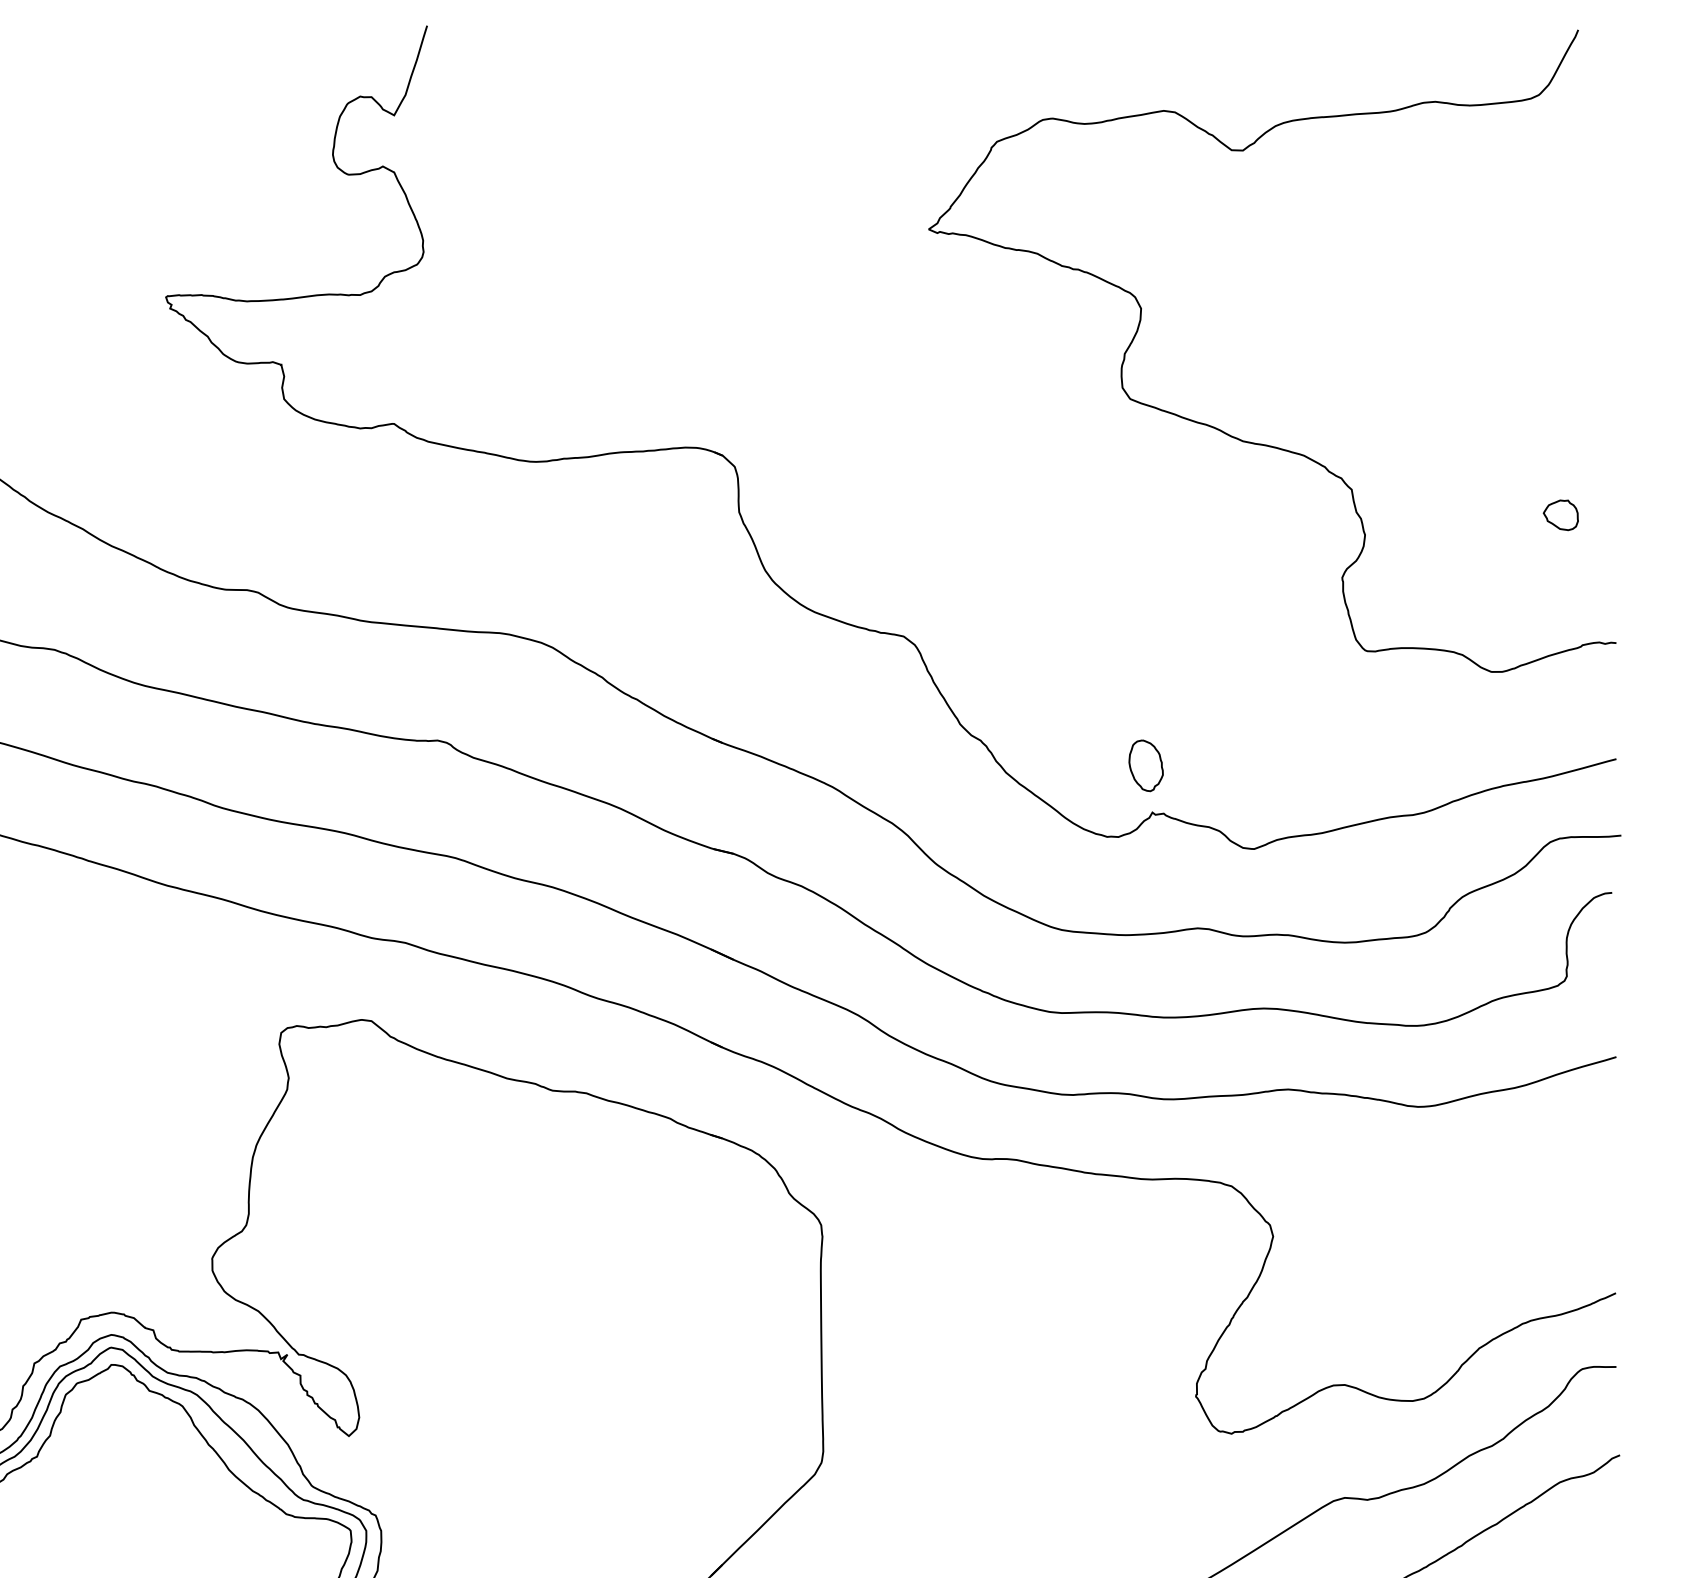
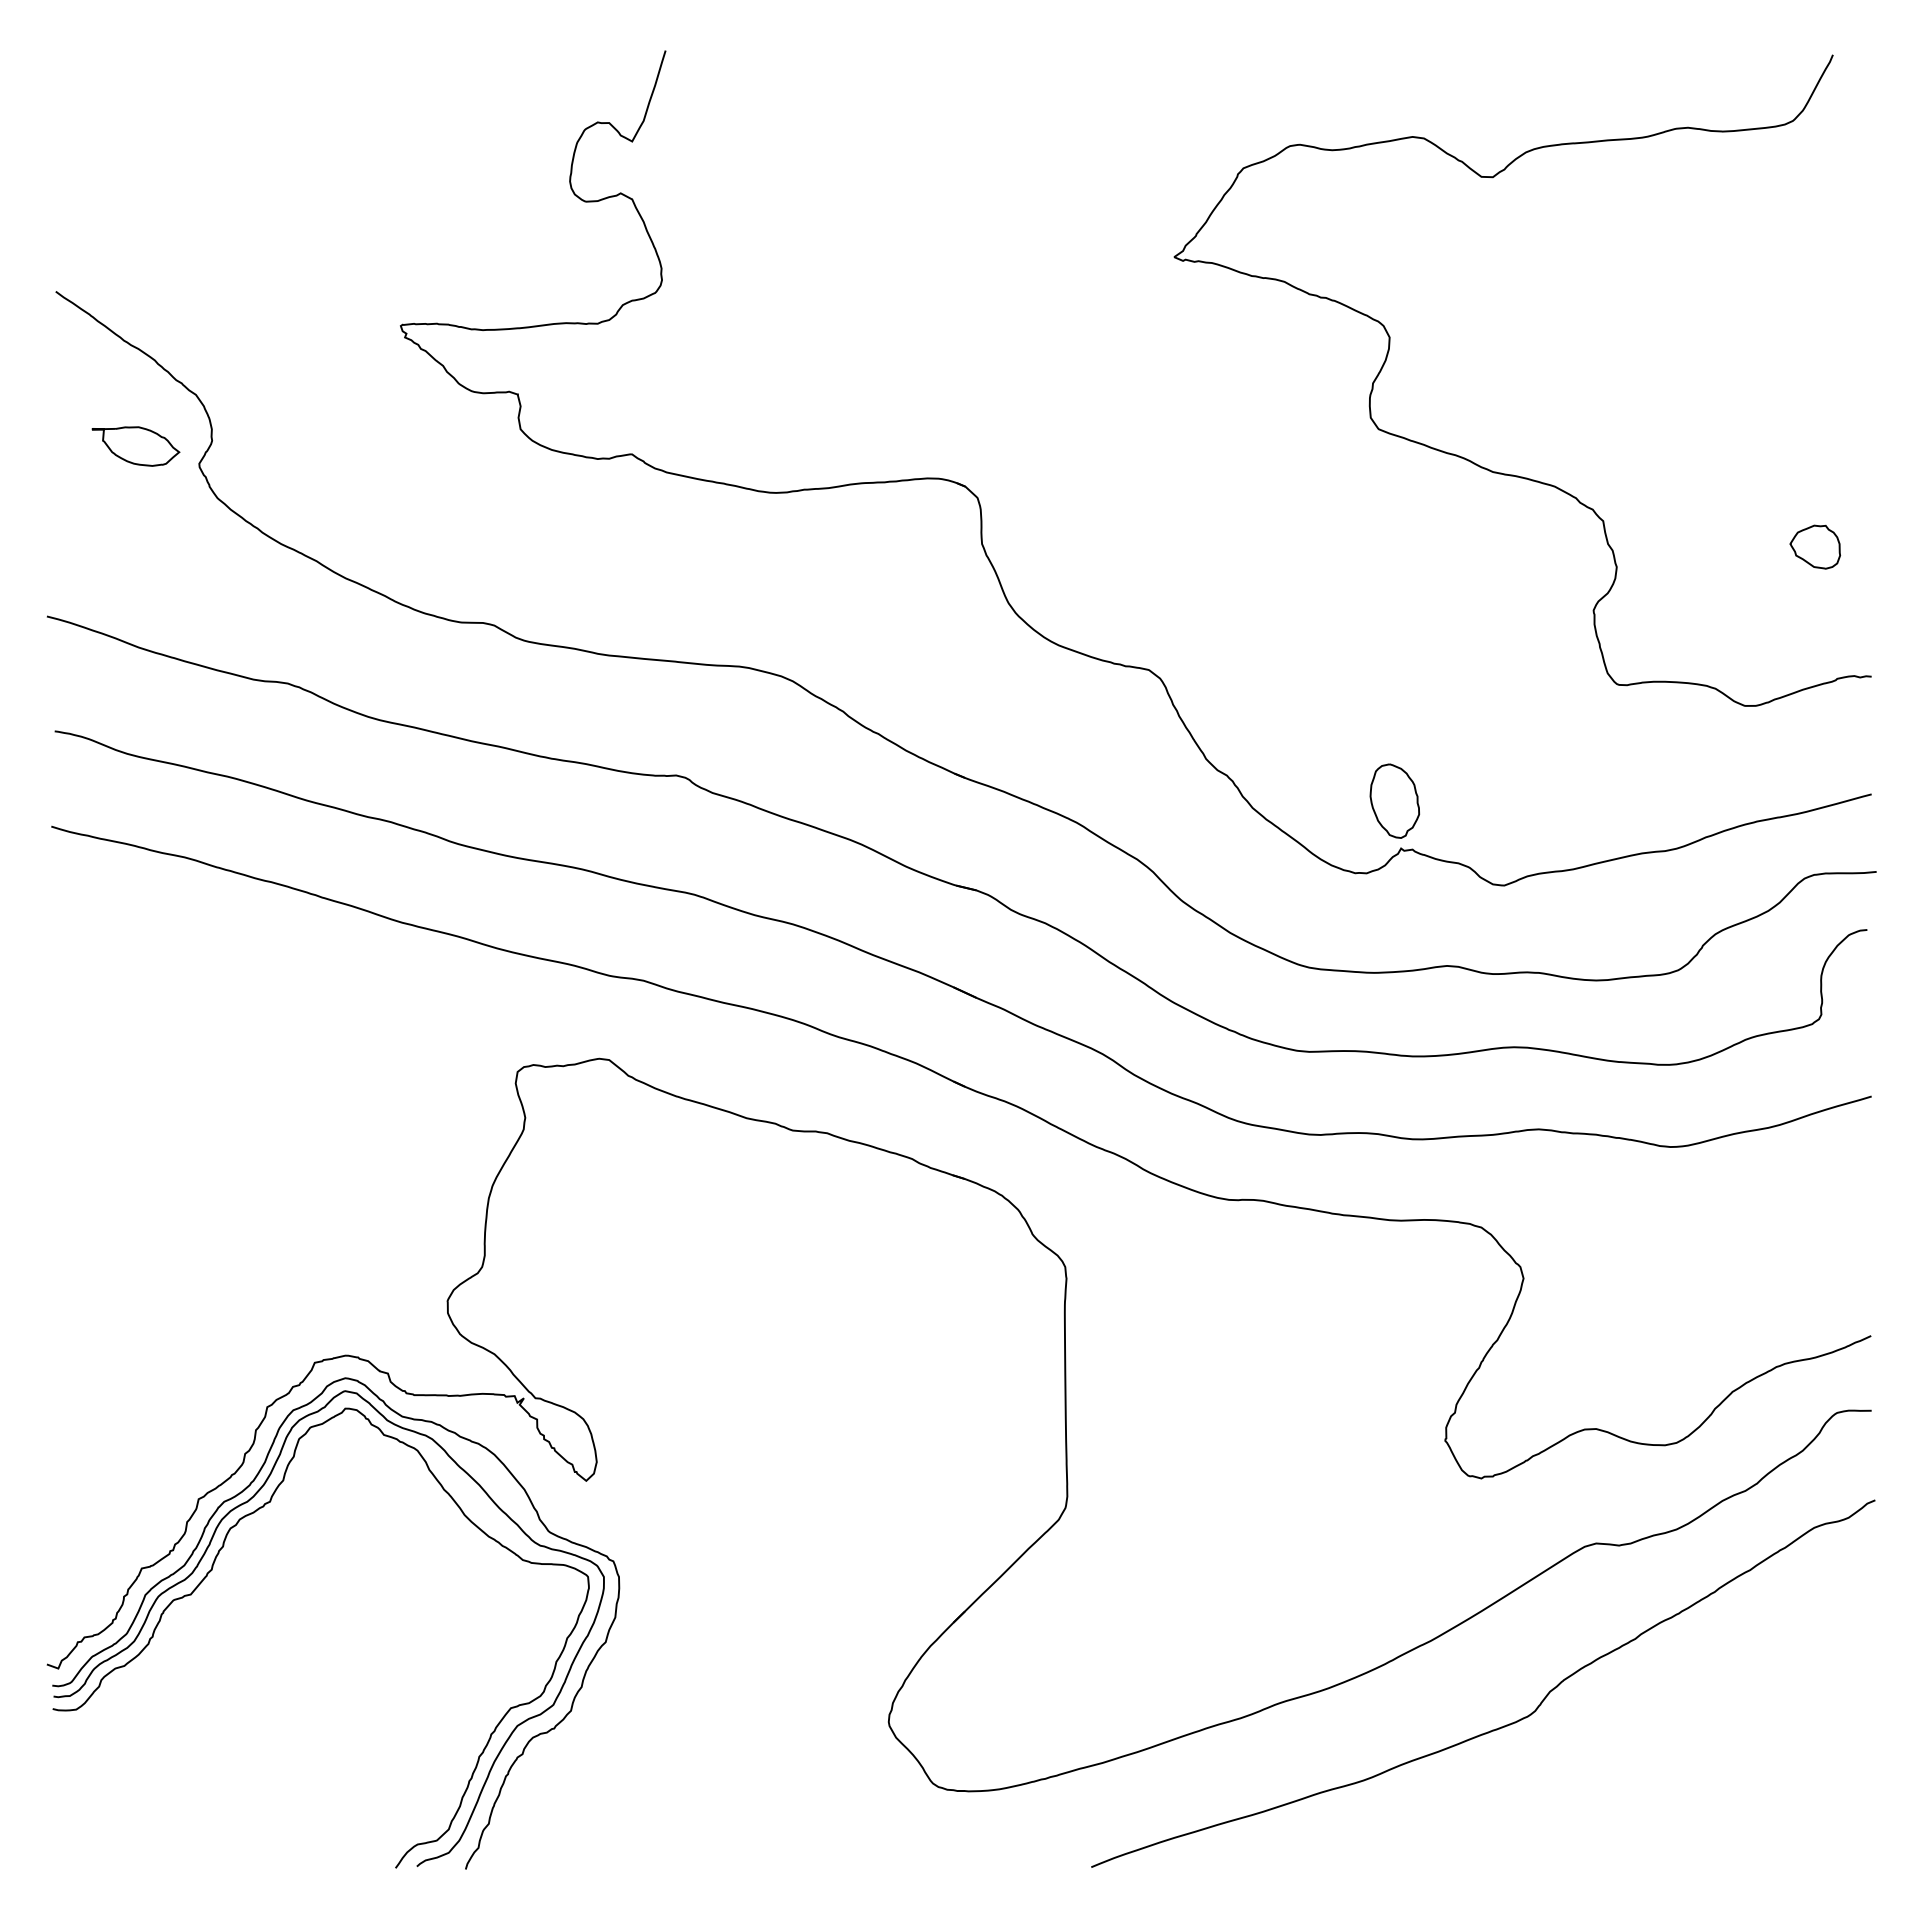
part: (1561, 514) -> (1815, 546), size x1.43
part: (1145, 765) -> (1394, 800), size x1.43

